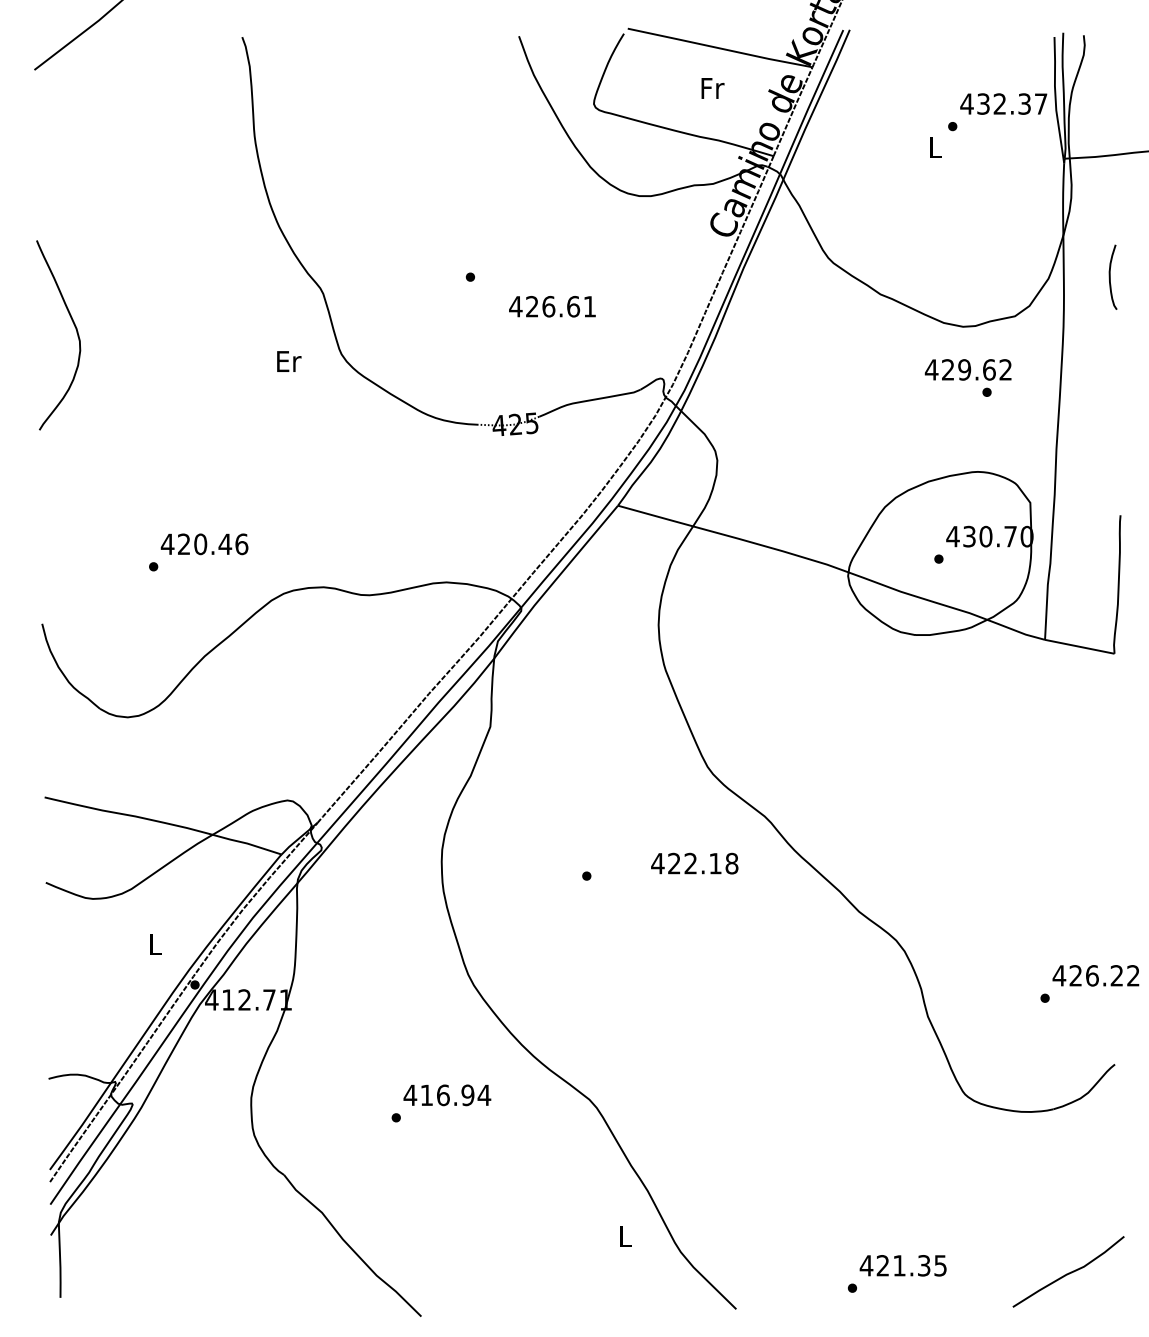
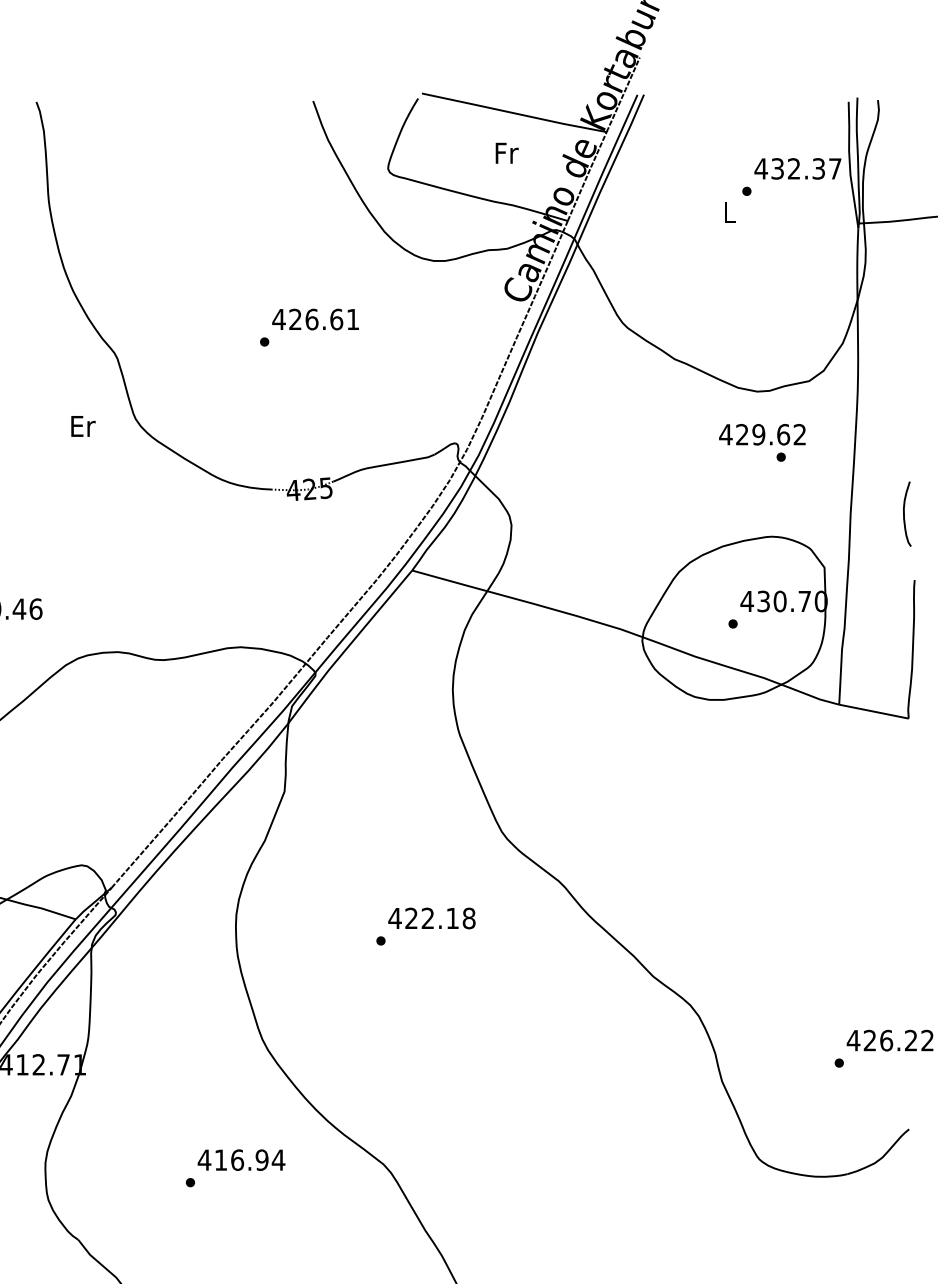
curve: (1110, 276) -> (904, 513), moved
text: (552, 306) -> (315, 319), moved
text: (694, 863) -> (431, 918), moved

